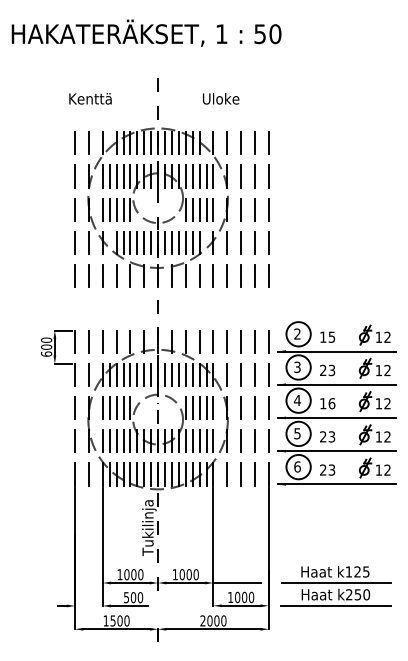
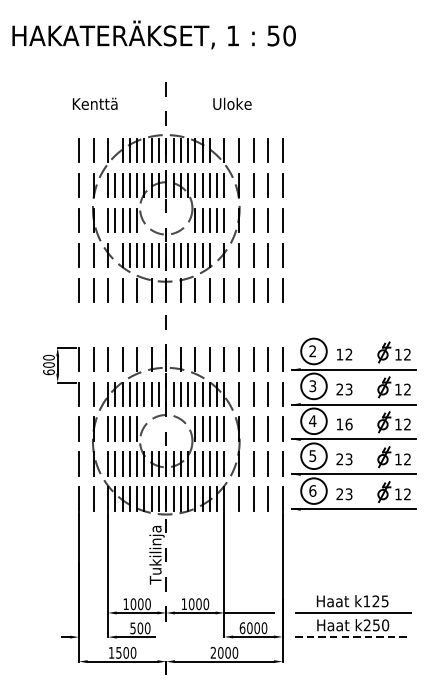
text: (331, 336) -> (348, 353), 15 -> 12
text: (230, 597) -> (242, 628), 1000 -> 6000
line: (336, 605) -> (353, 636), solid -> dashed

